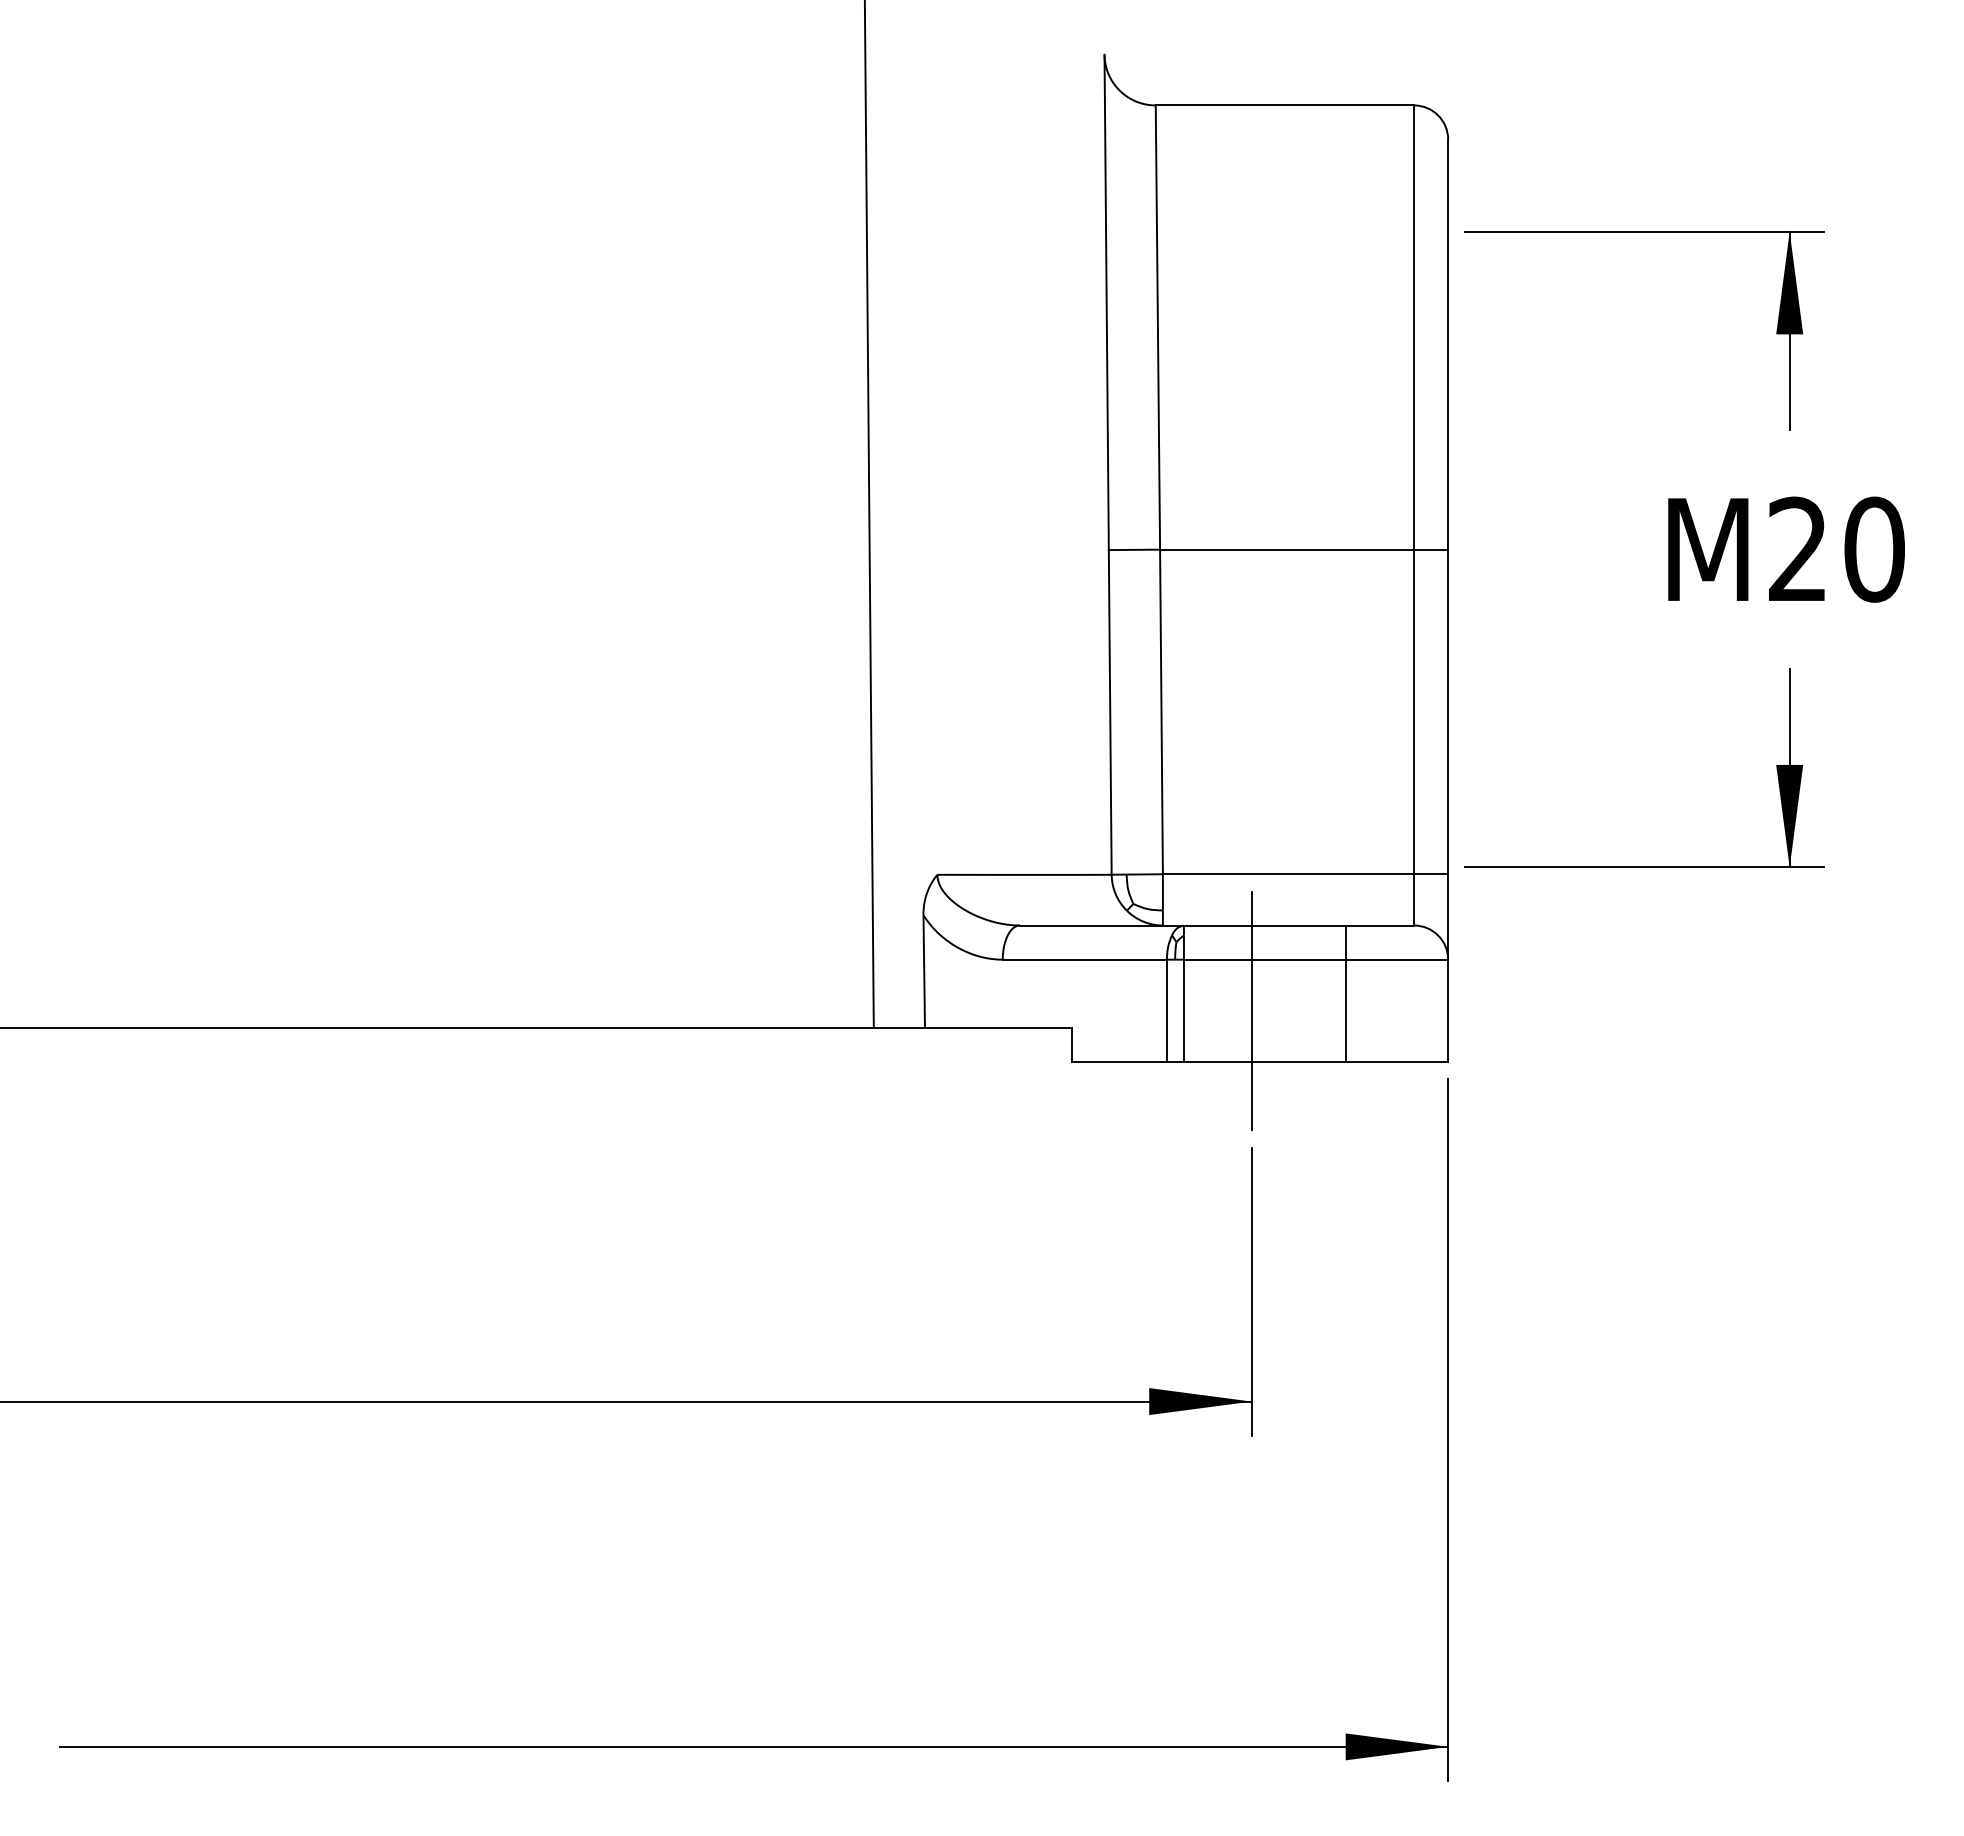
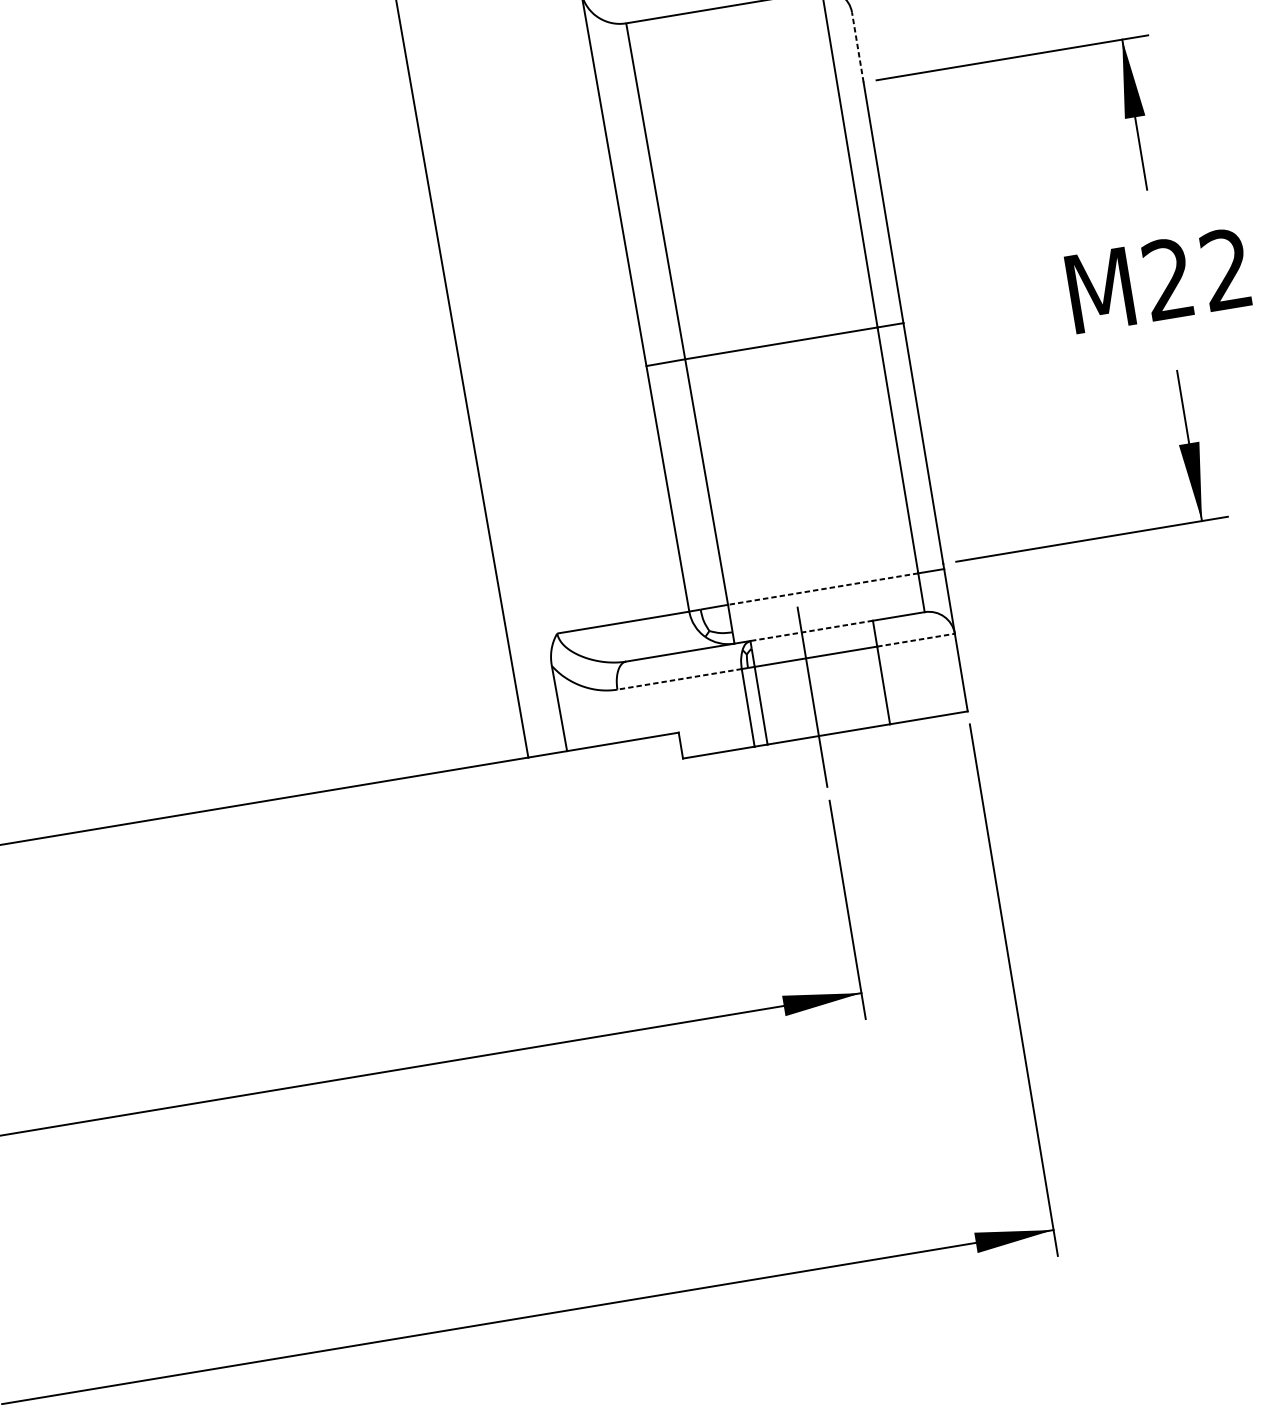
line: (1448, 185) -> (858, 47), solid -> dashed
text: (1874, 549) -> (1226, 269), M20 -> M22
line: (1288, 874) -> (823, 589), solid -> dashed
line: (1264, 925) -> (811, 630), solid -> dashed
line: (1084, 959) -> (679, 679), solid -> dashed
line: (1397, 959) -> (916, 639), solid -> dashed

